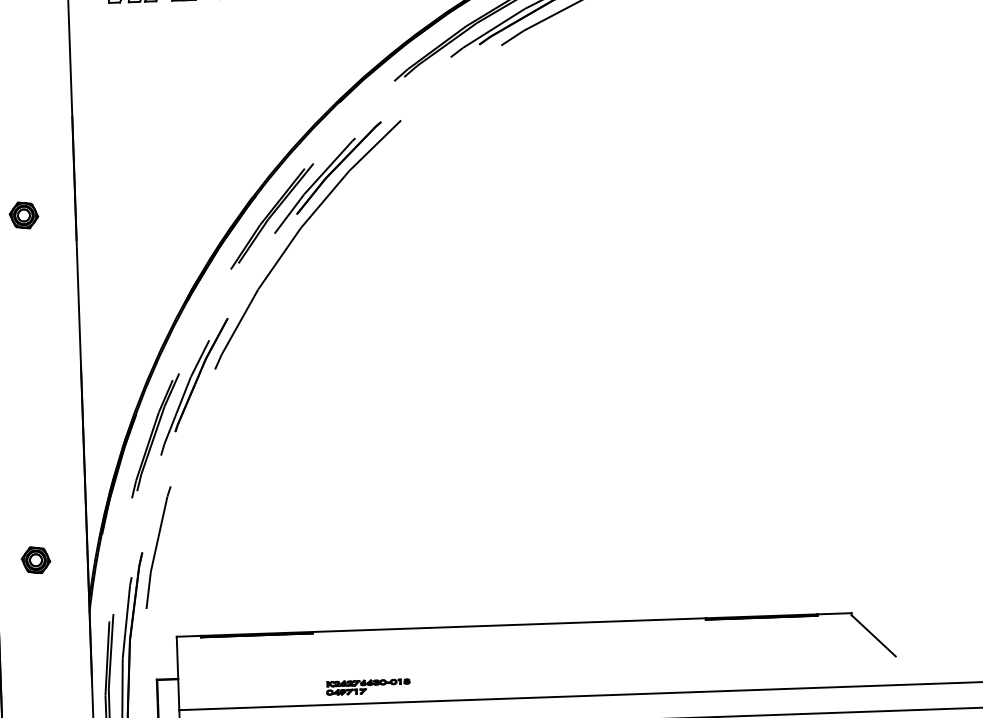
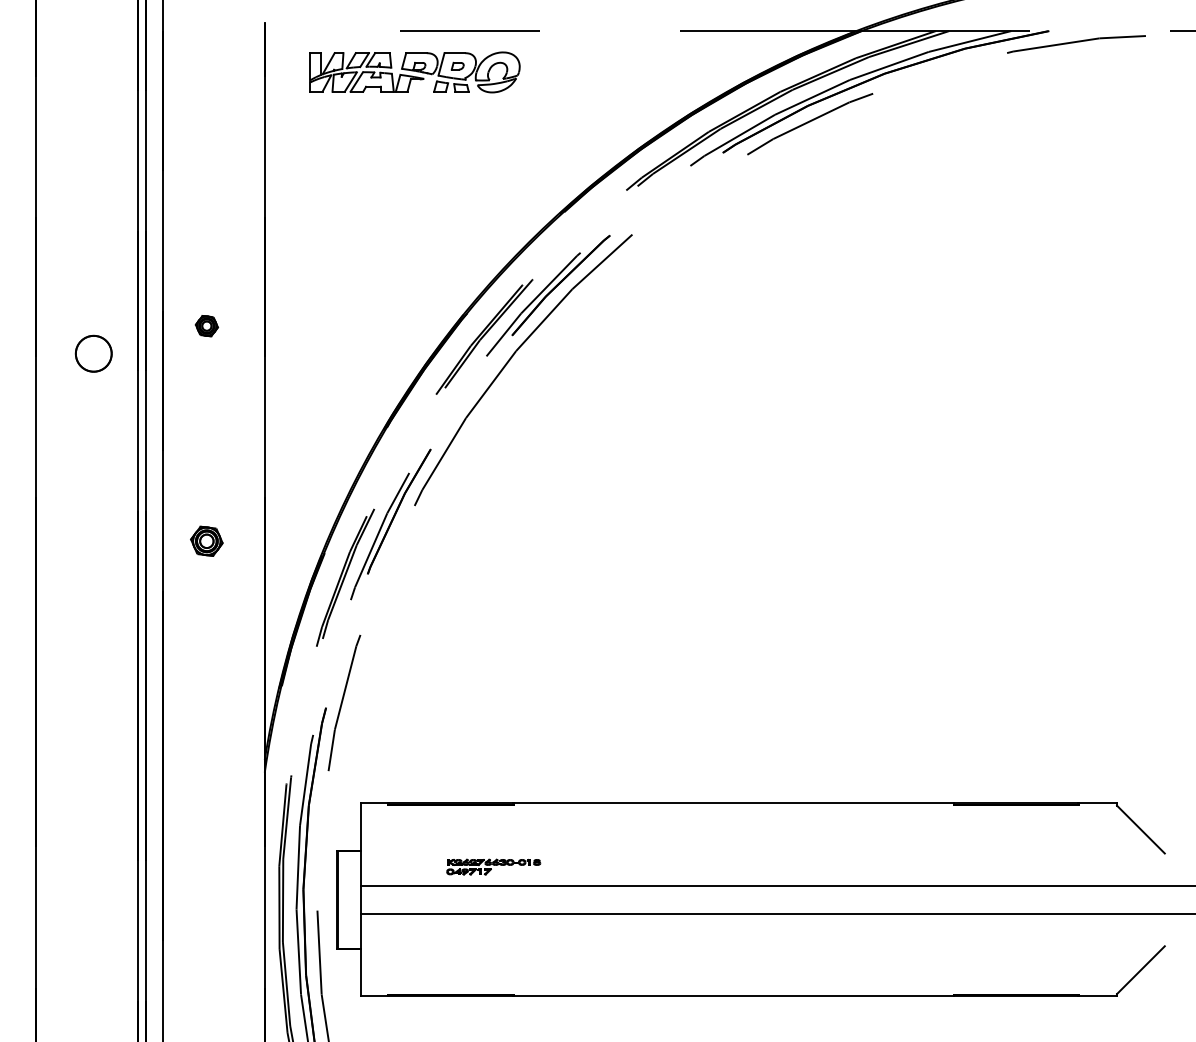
part: (23, 214) -> (206, 325), size x0.7
part: (35, 559) -> (206, 540), moved
part: (368, 686) -> (493, 866), moved

